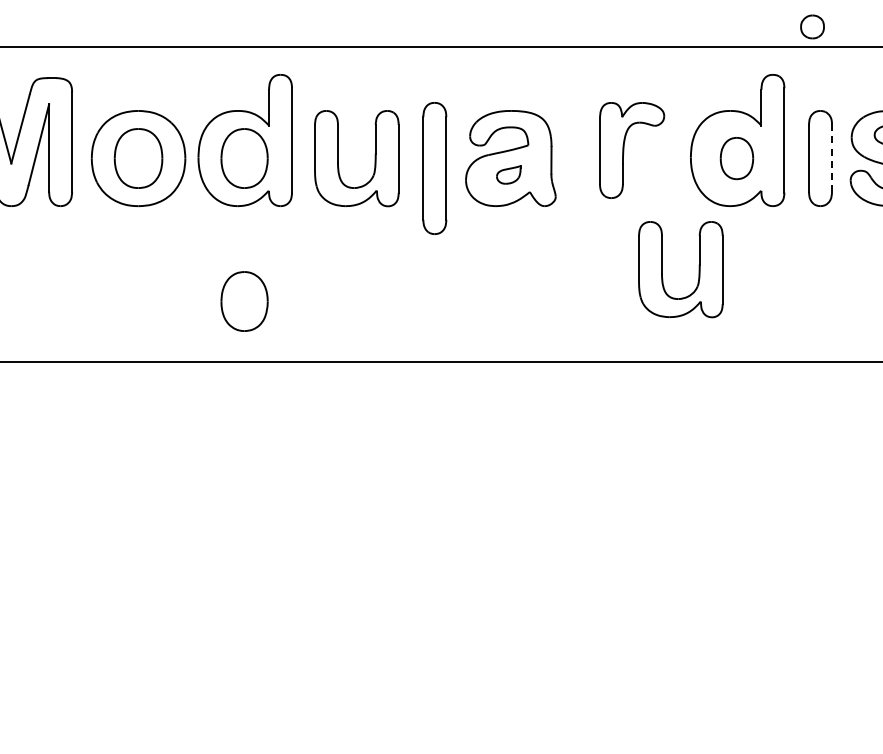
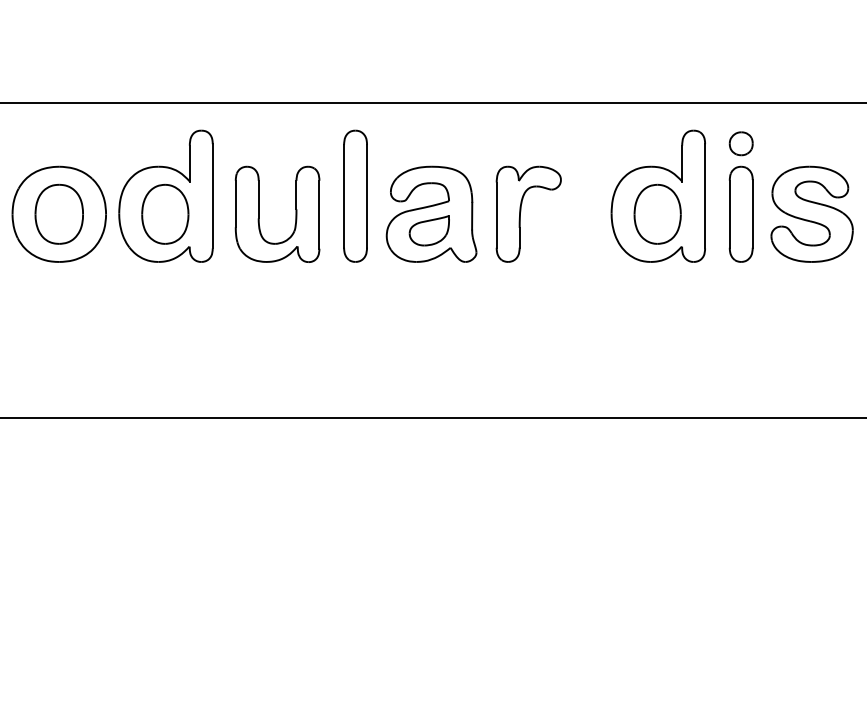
part: (812, 26) -> (741, 143), moved
part: (624, 150) -> (521, 214), moved
part: (736, 158) -> (657, 214), size x1.43
line: (831, 158) -> (752, 214), dashed -> solid
part: (434, 168) -> (355, 196), moved
part: (508, 174) -> (429, 230), size x1.67
part: (662, 269) -> (583, 325), removed
part: (244, 301) -> (165, 357), removed

